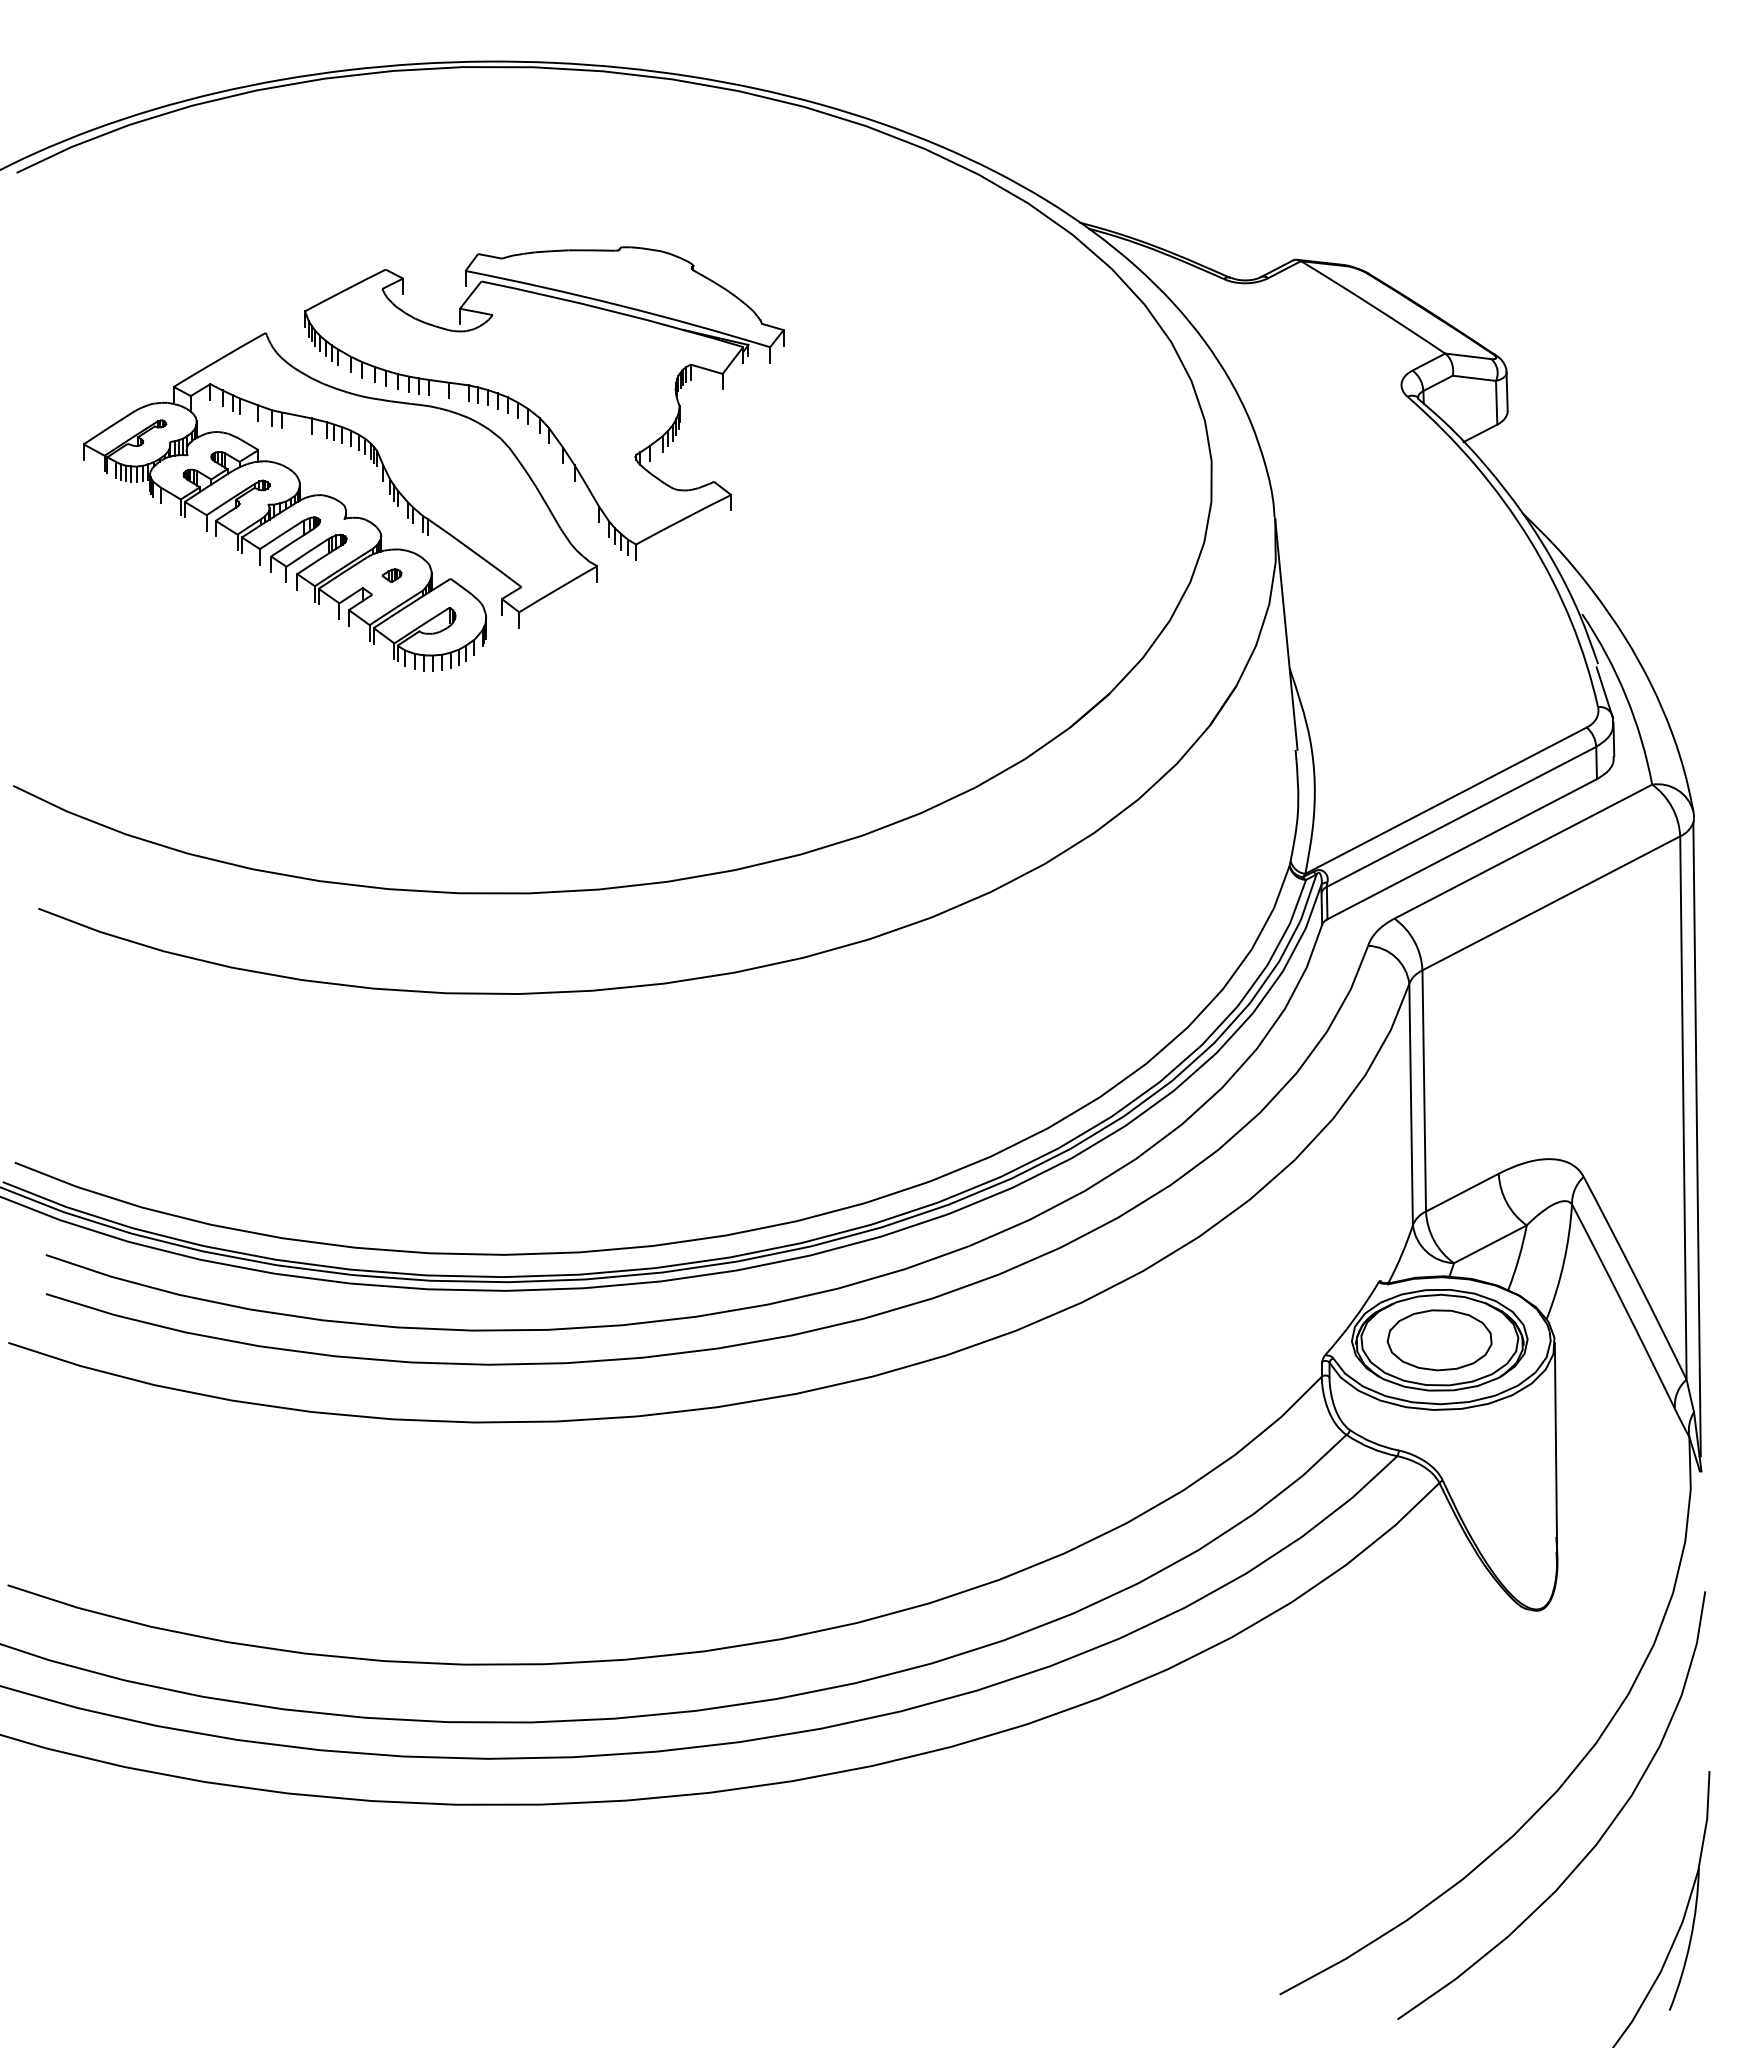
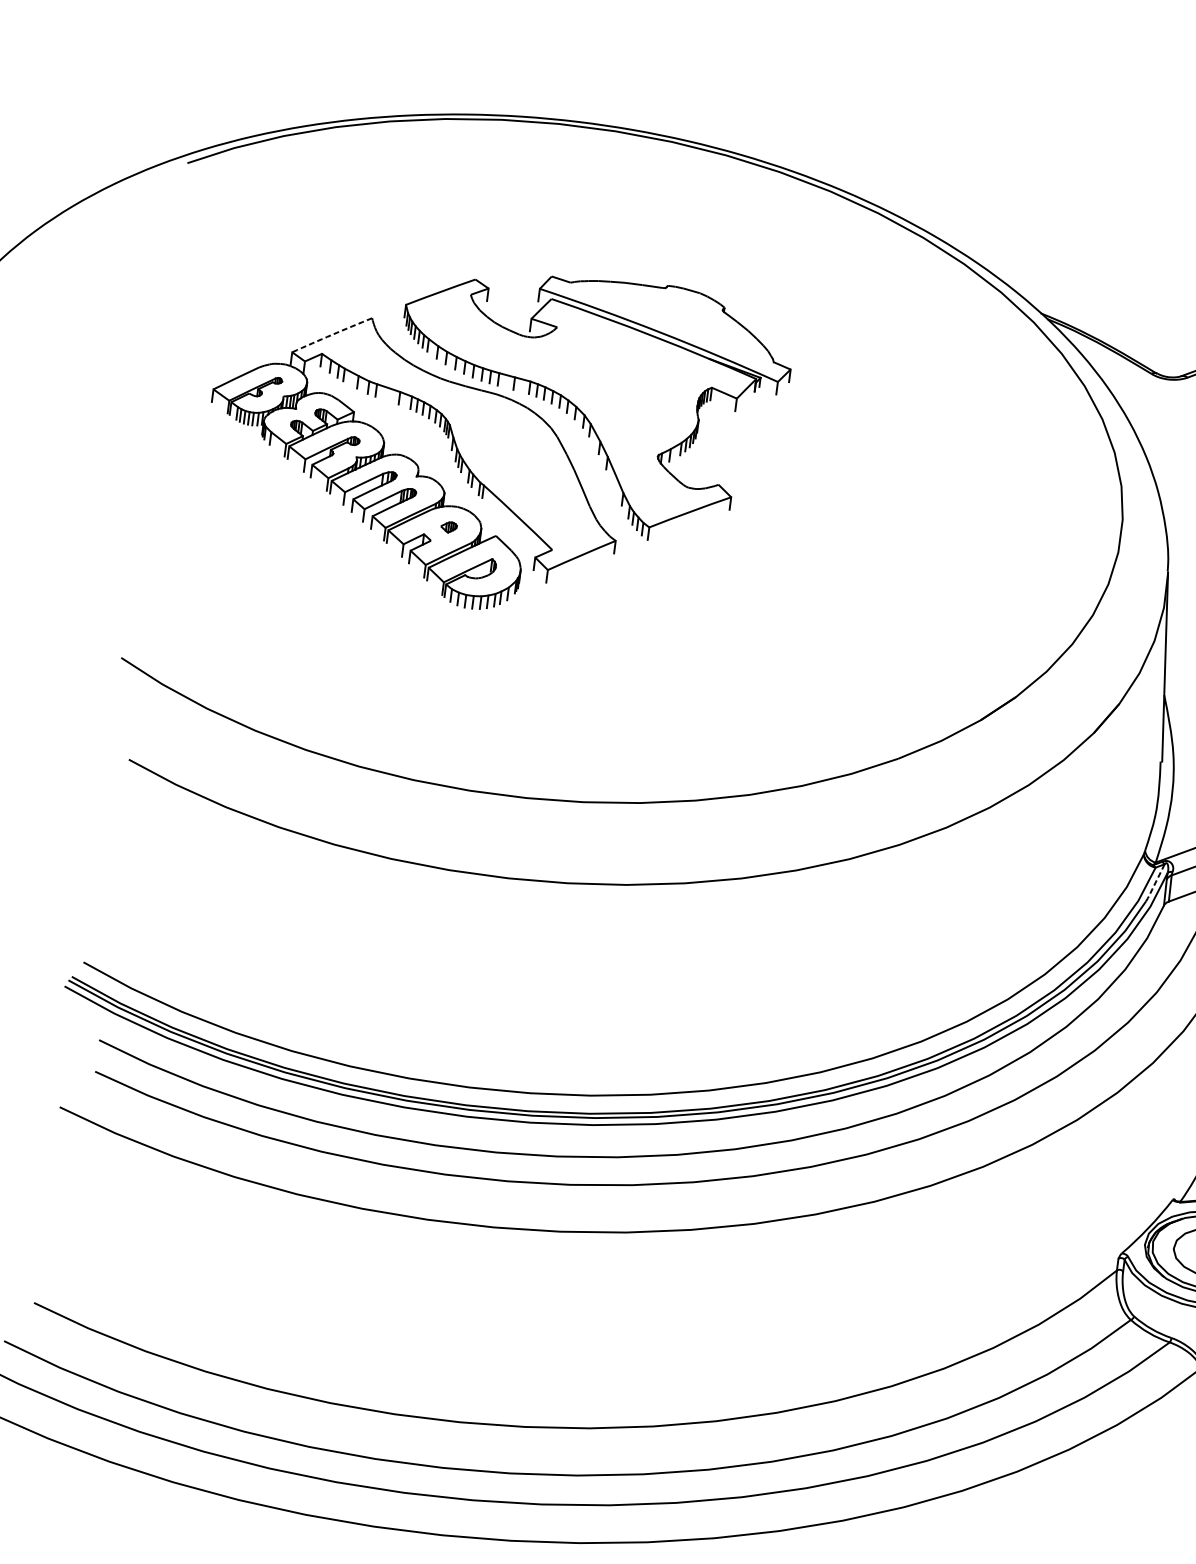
arc: (219, 359) -> (331, 334), solid -> dashed
line: (1308, 898) -> (1155, 882), solid -> dashed

